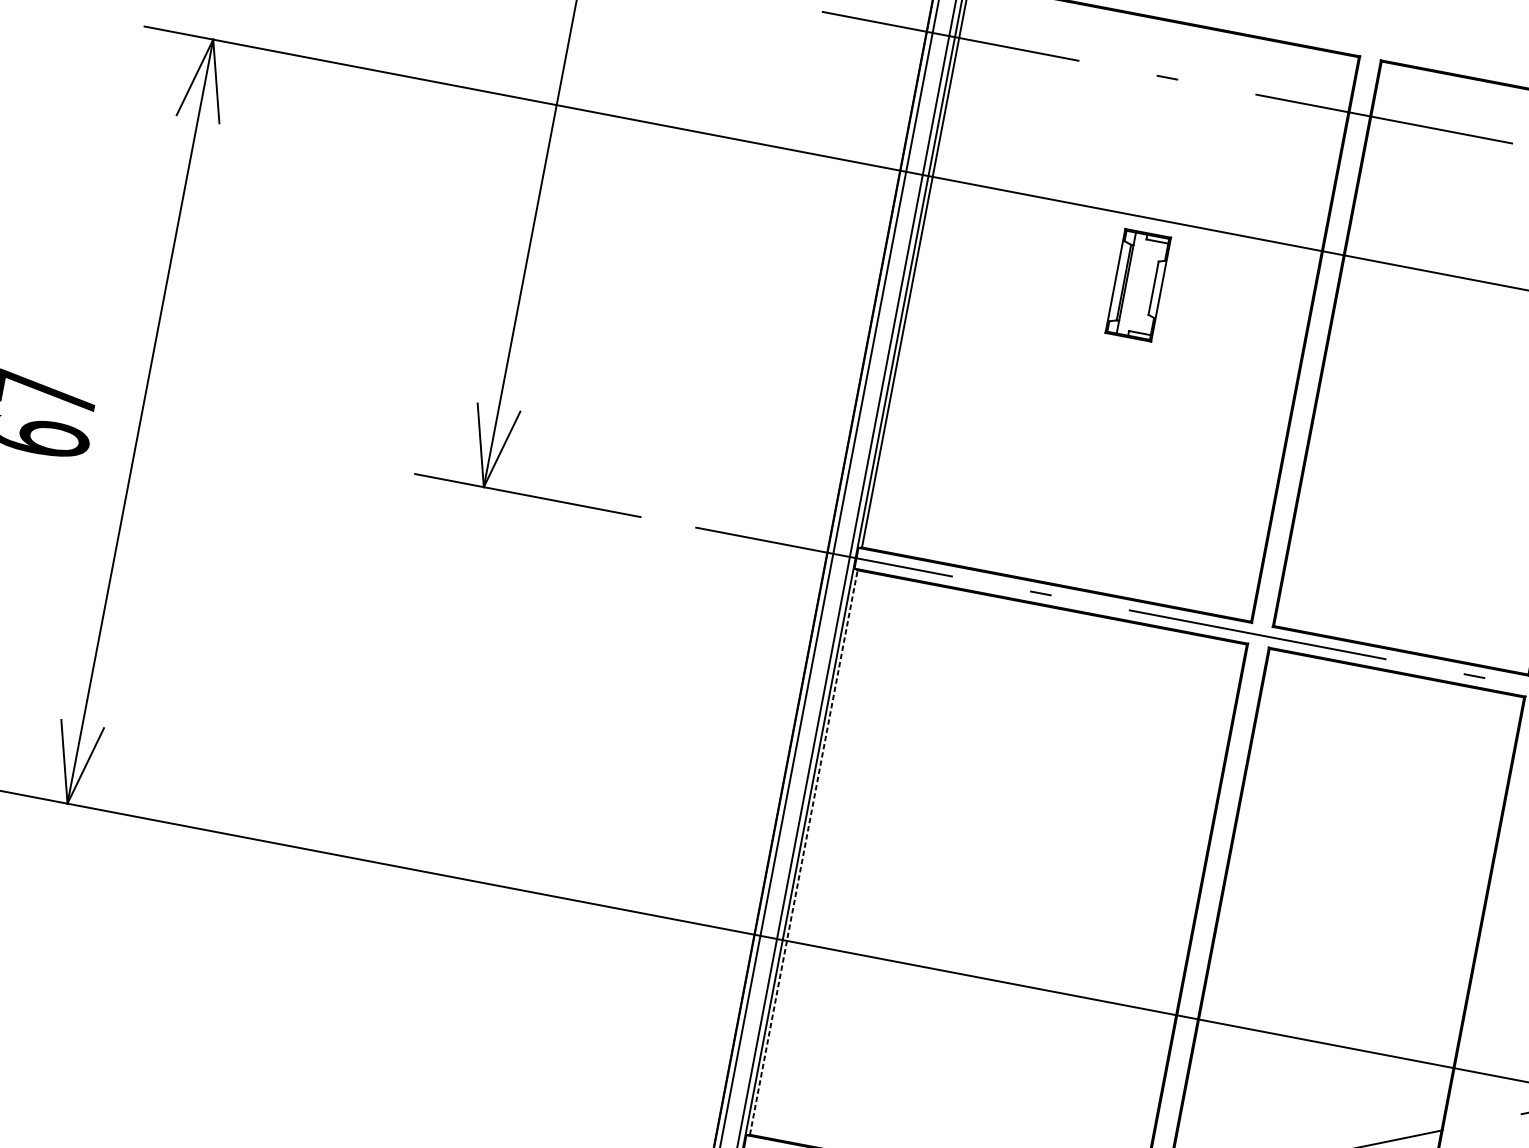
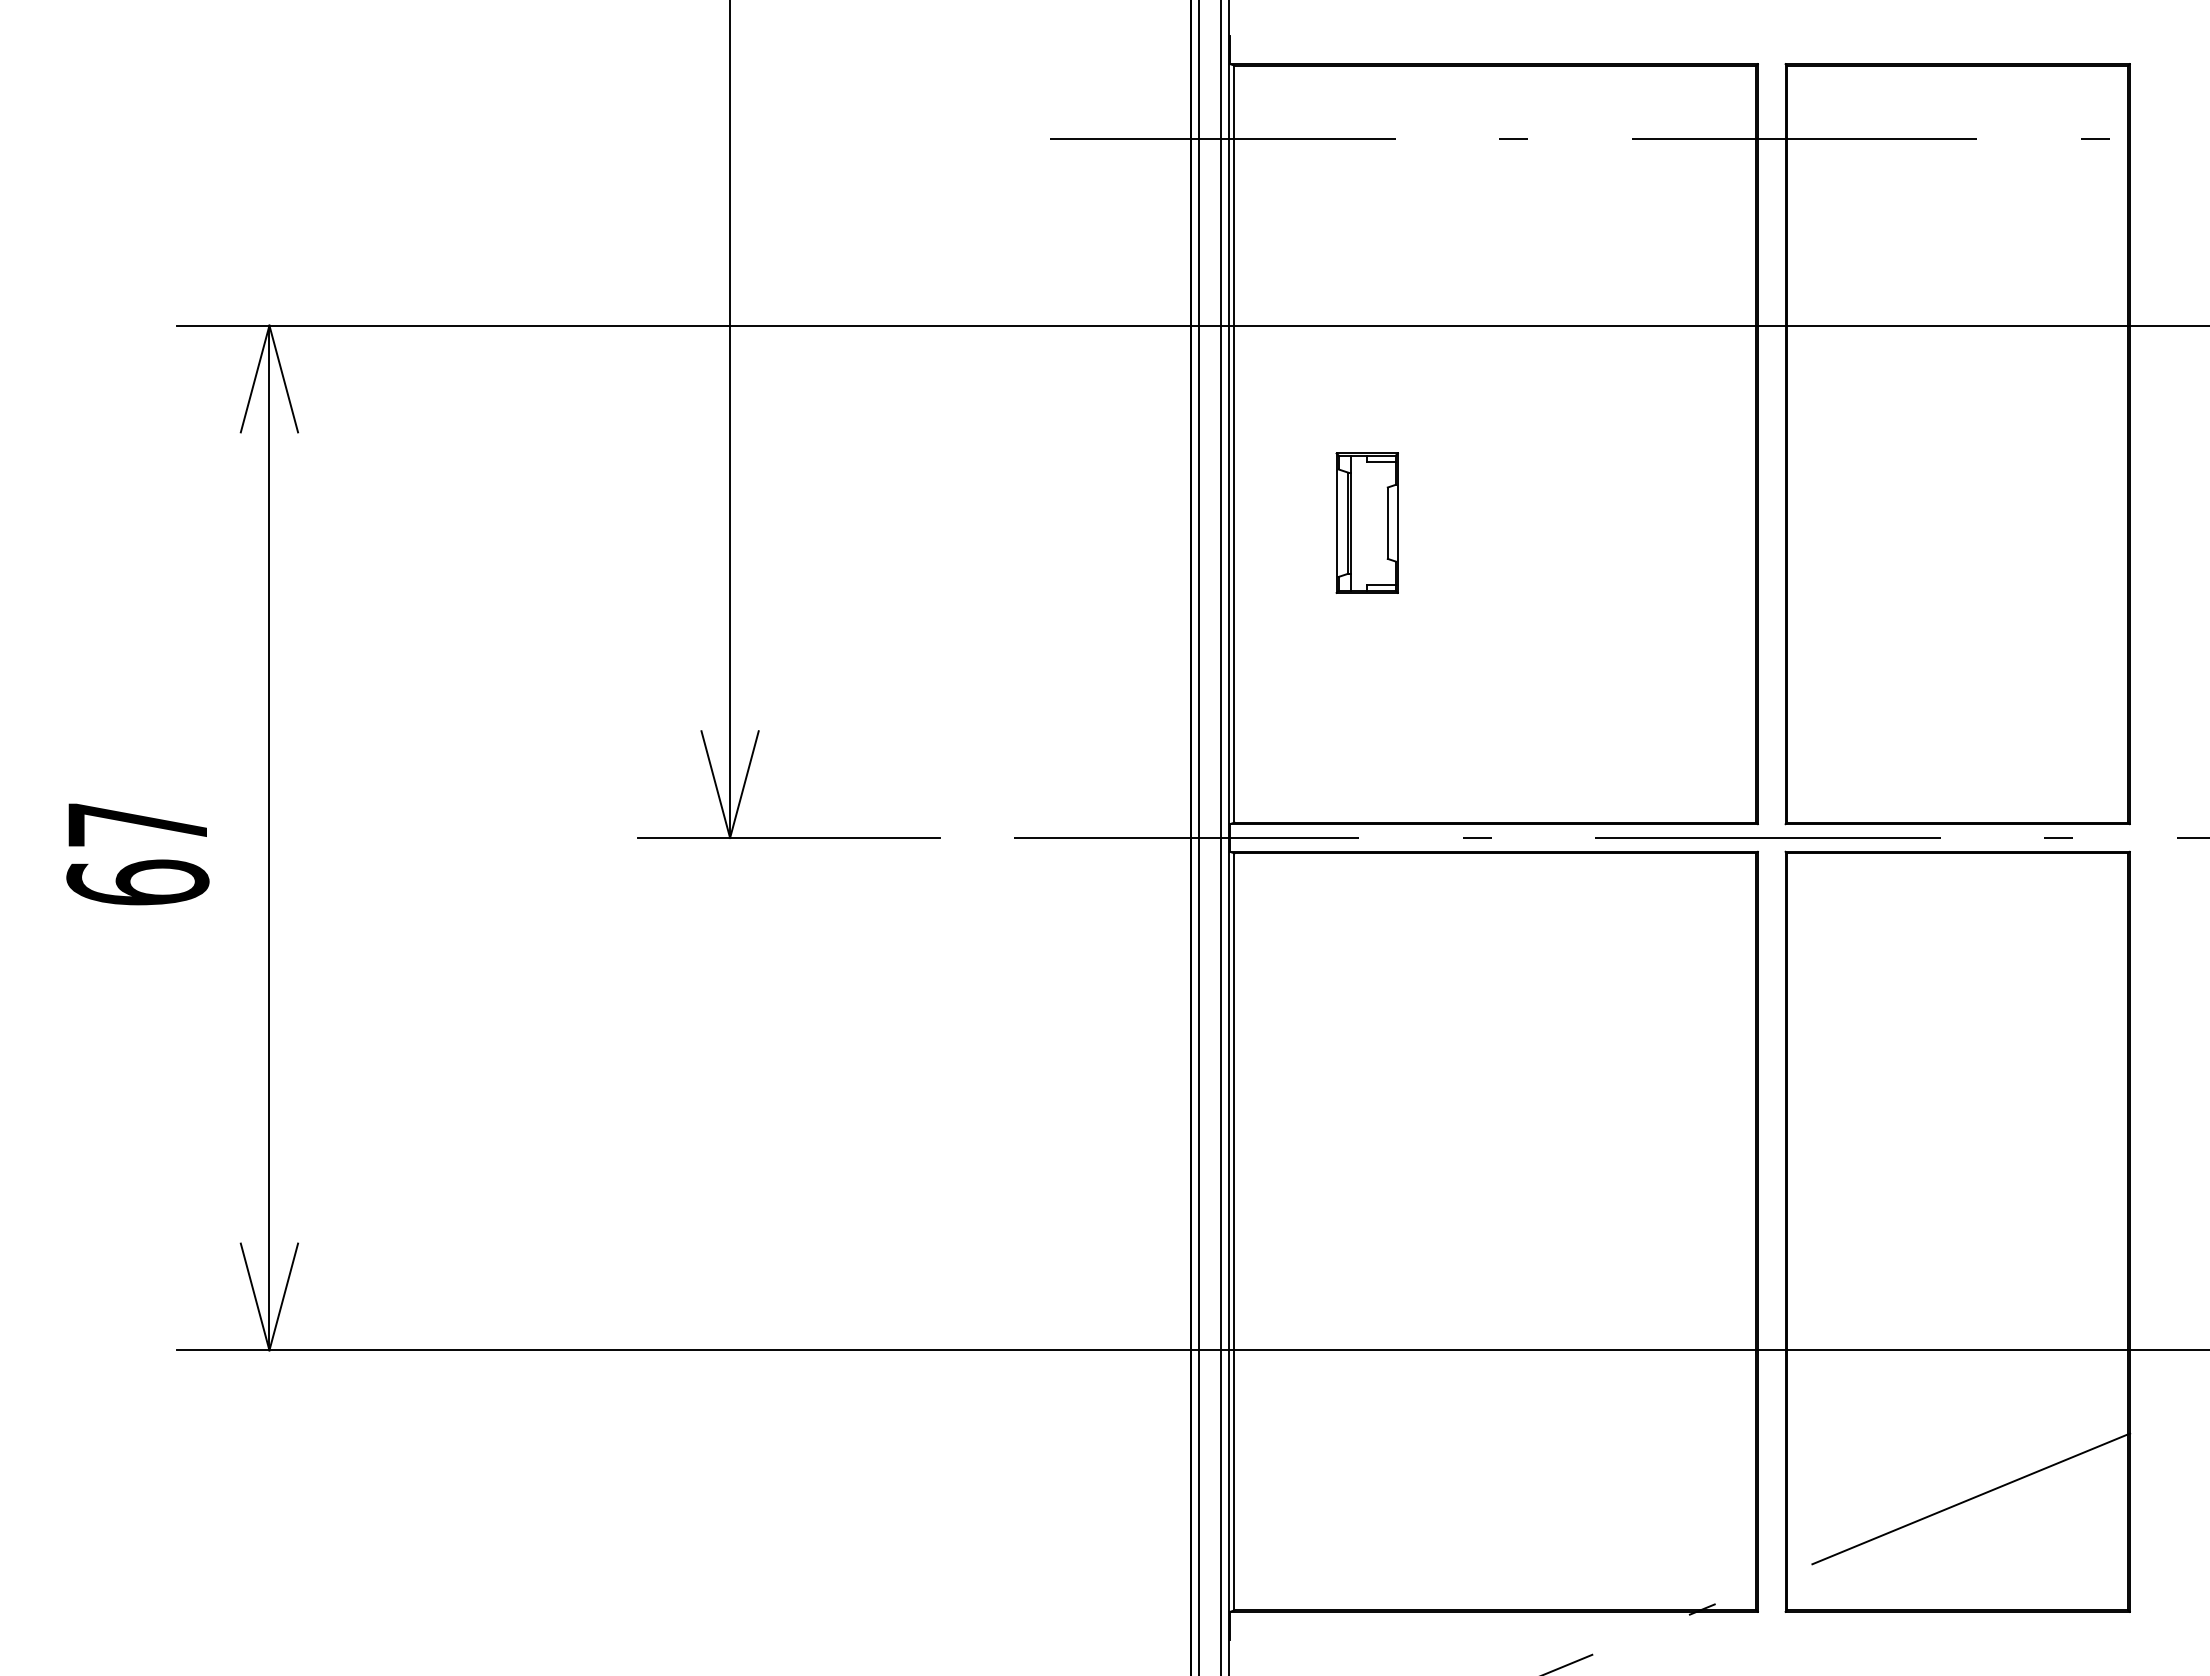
part: (1137, 284) -> (1366, 522), moved
line: (803, 852) -> (1234, 1231), dashed -> solid

